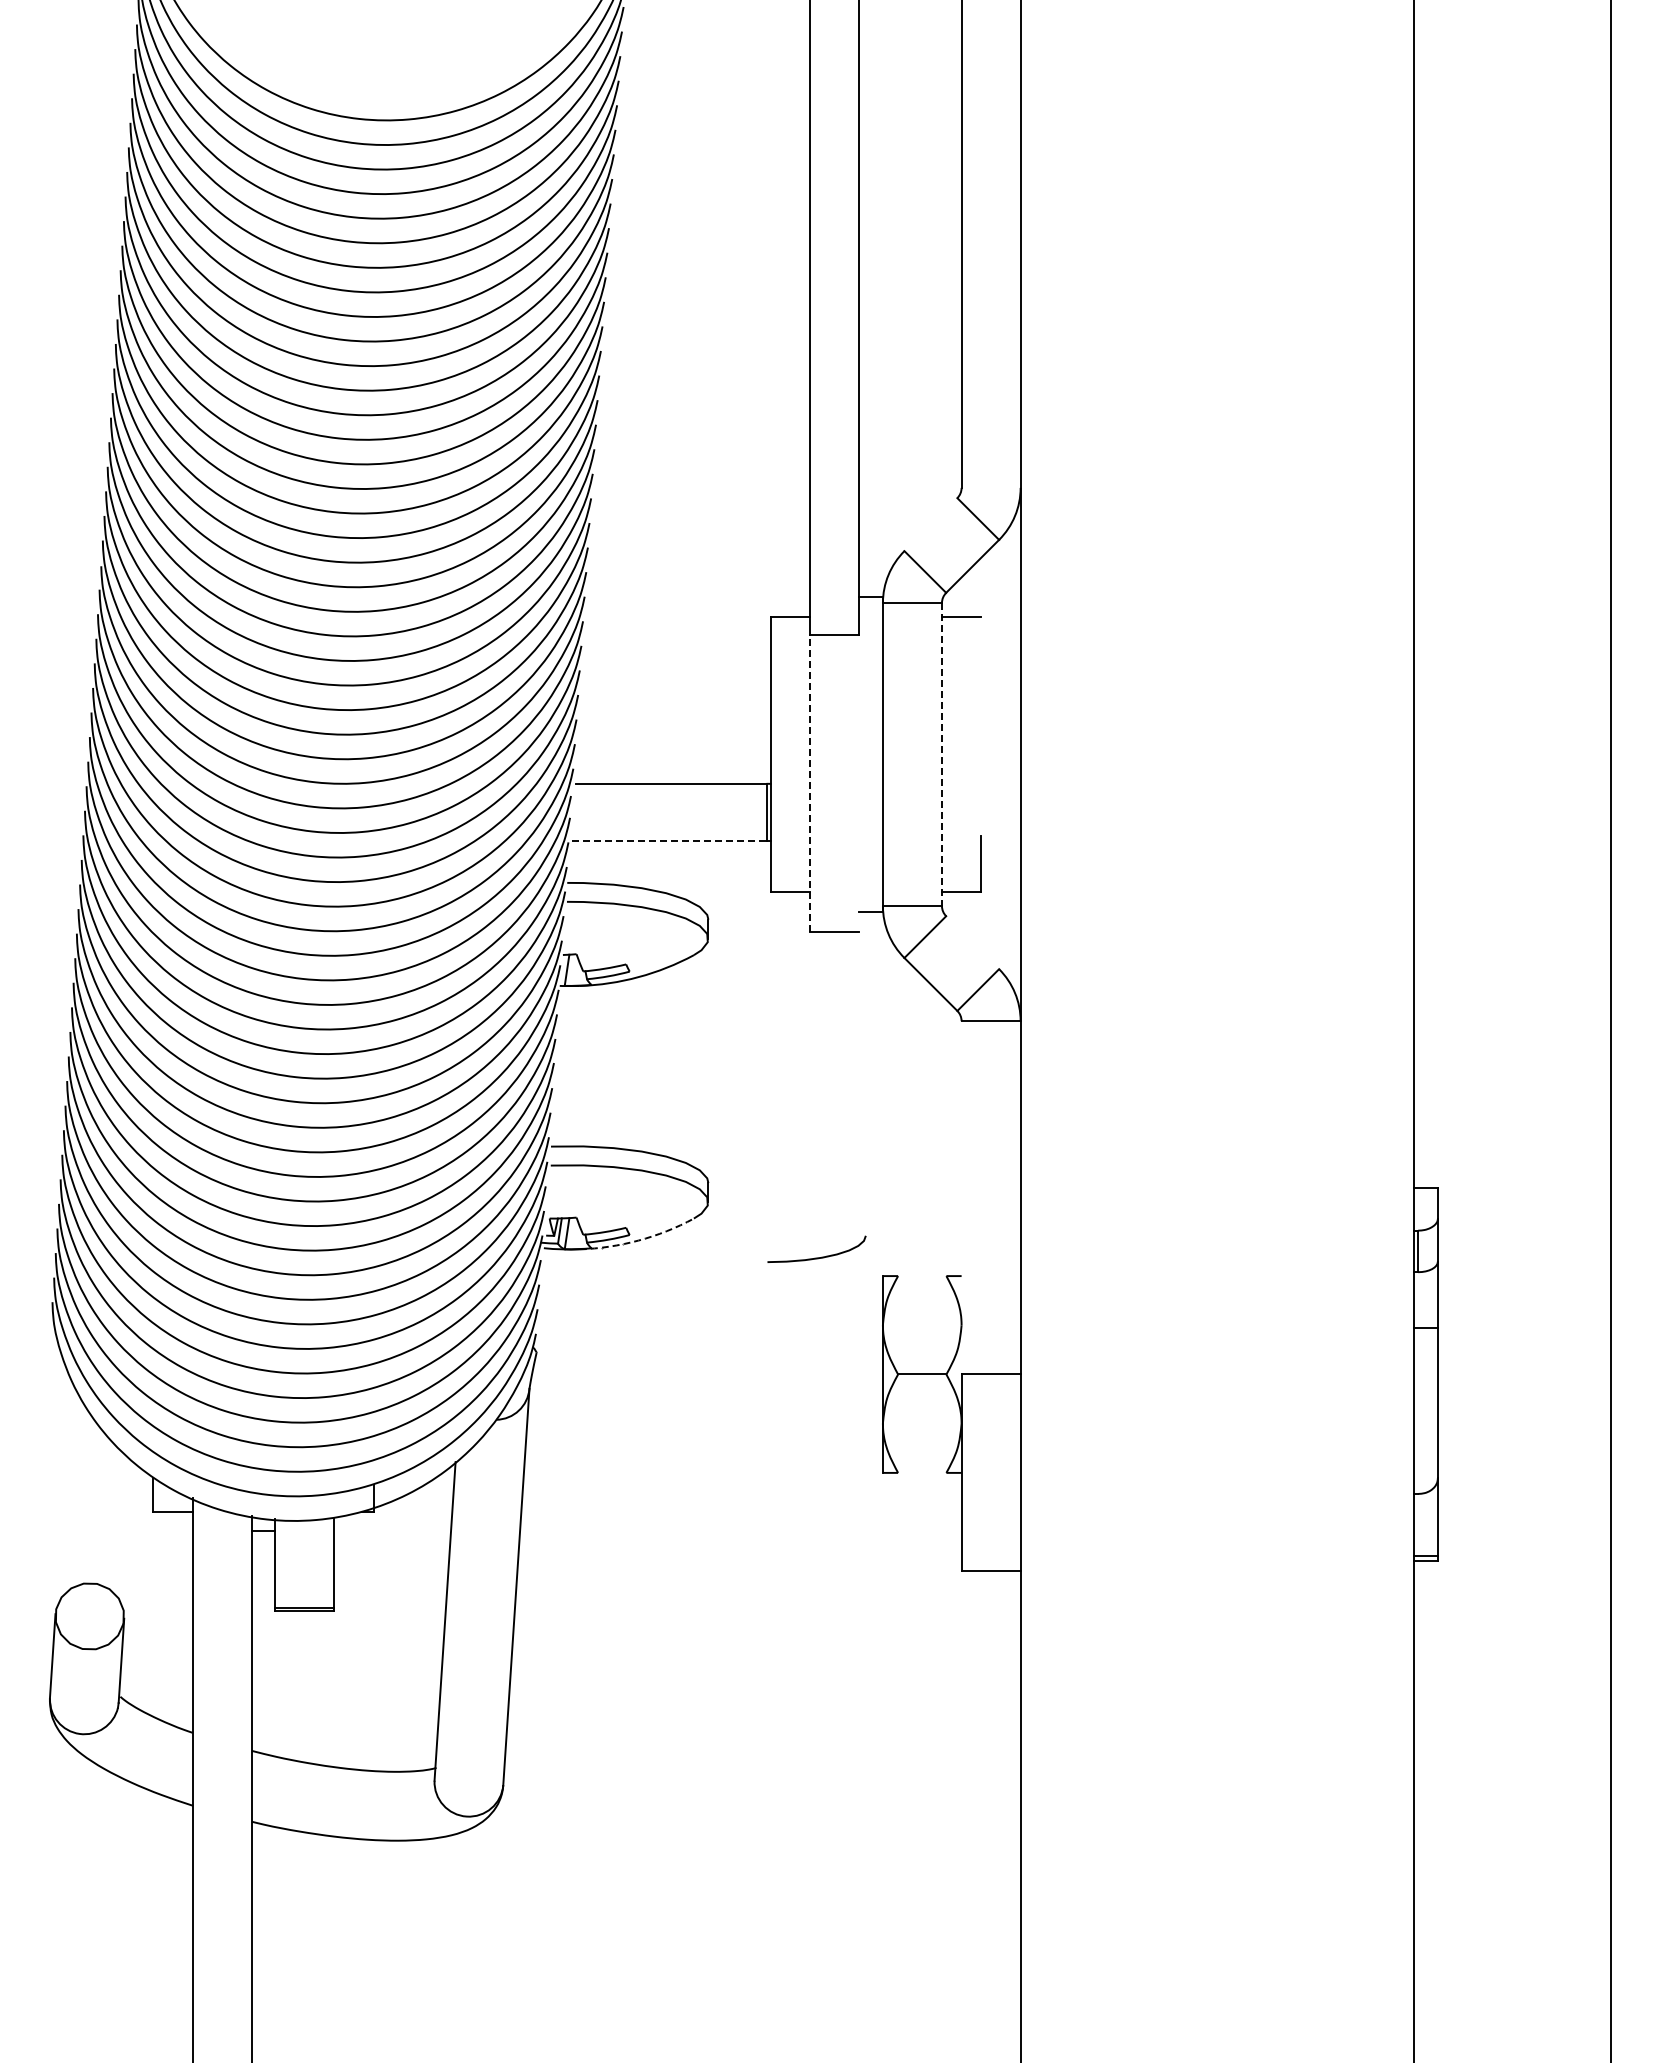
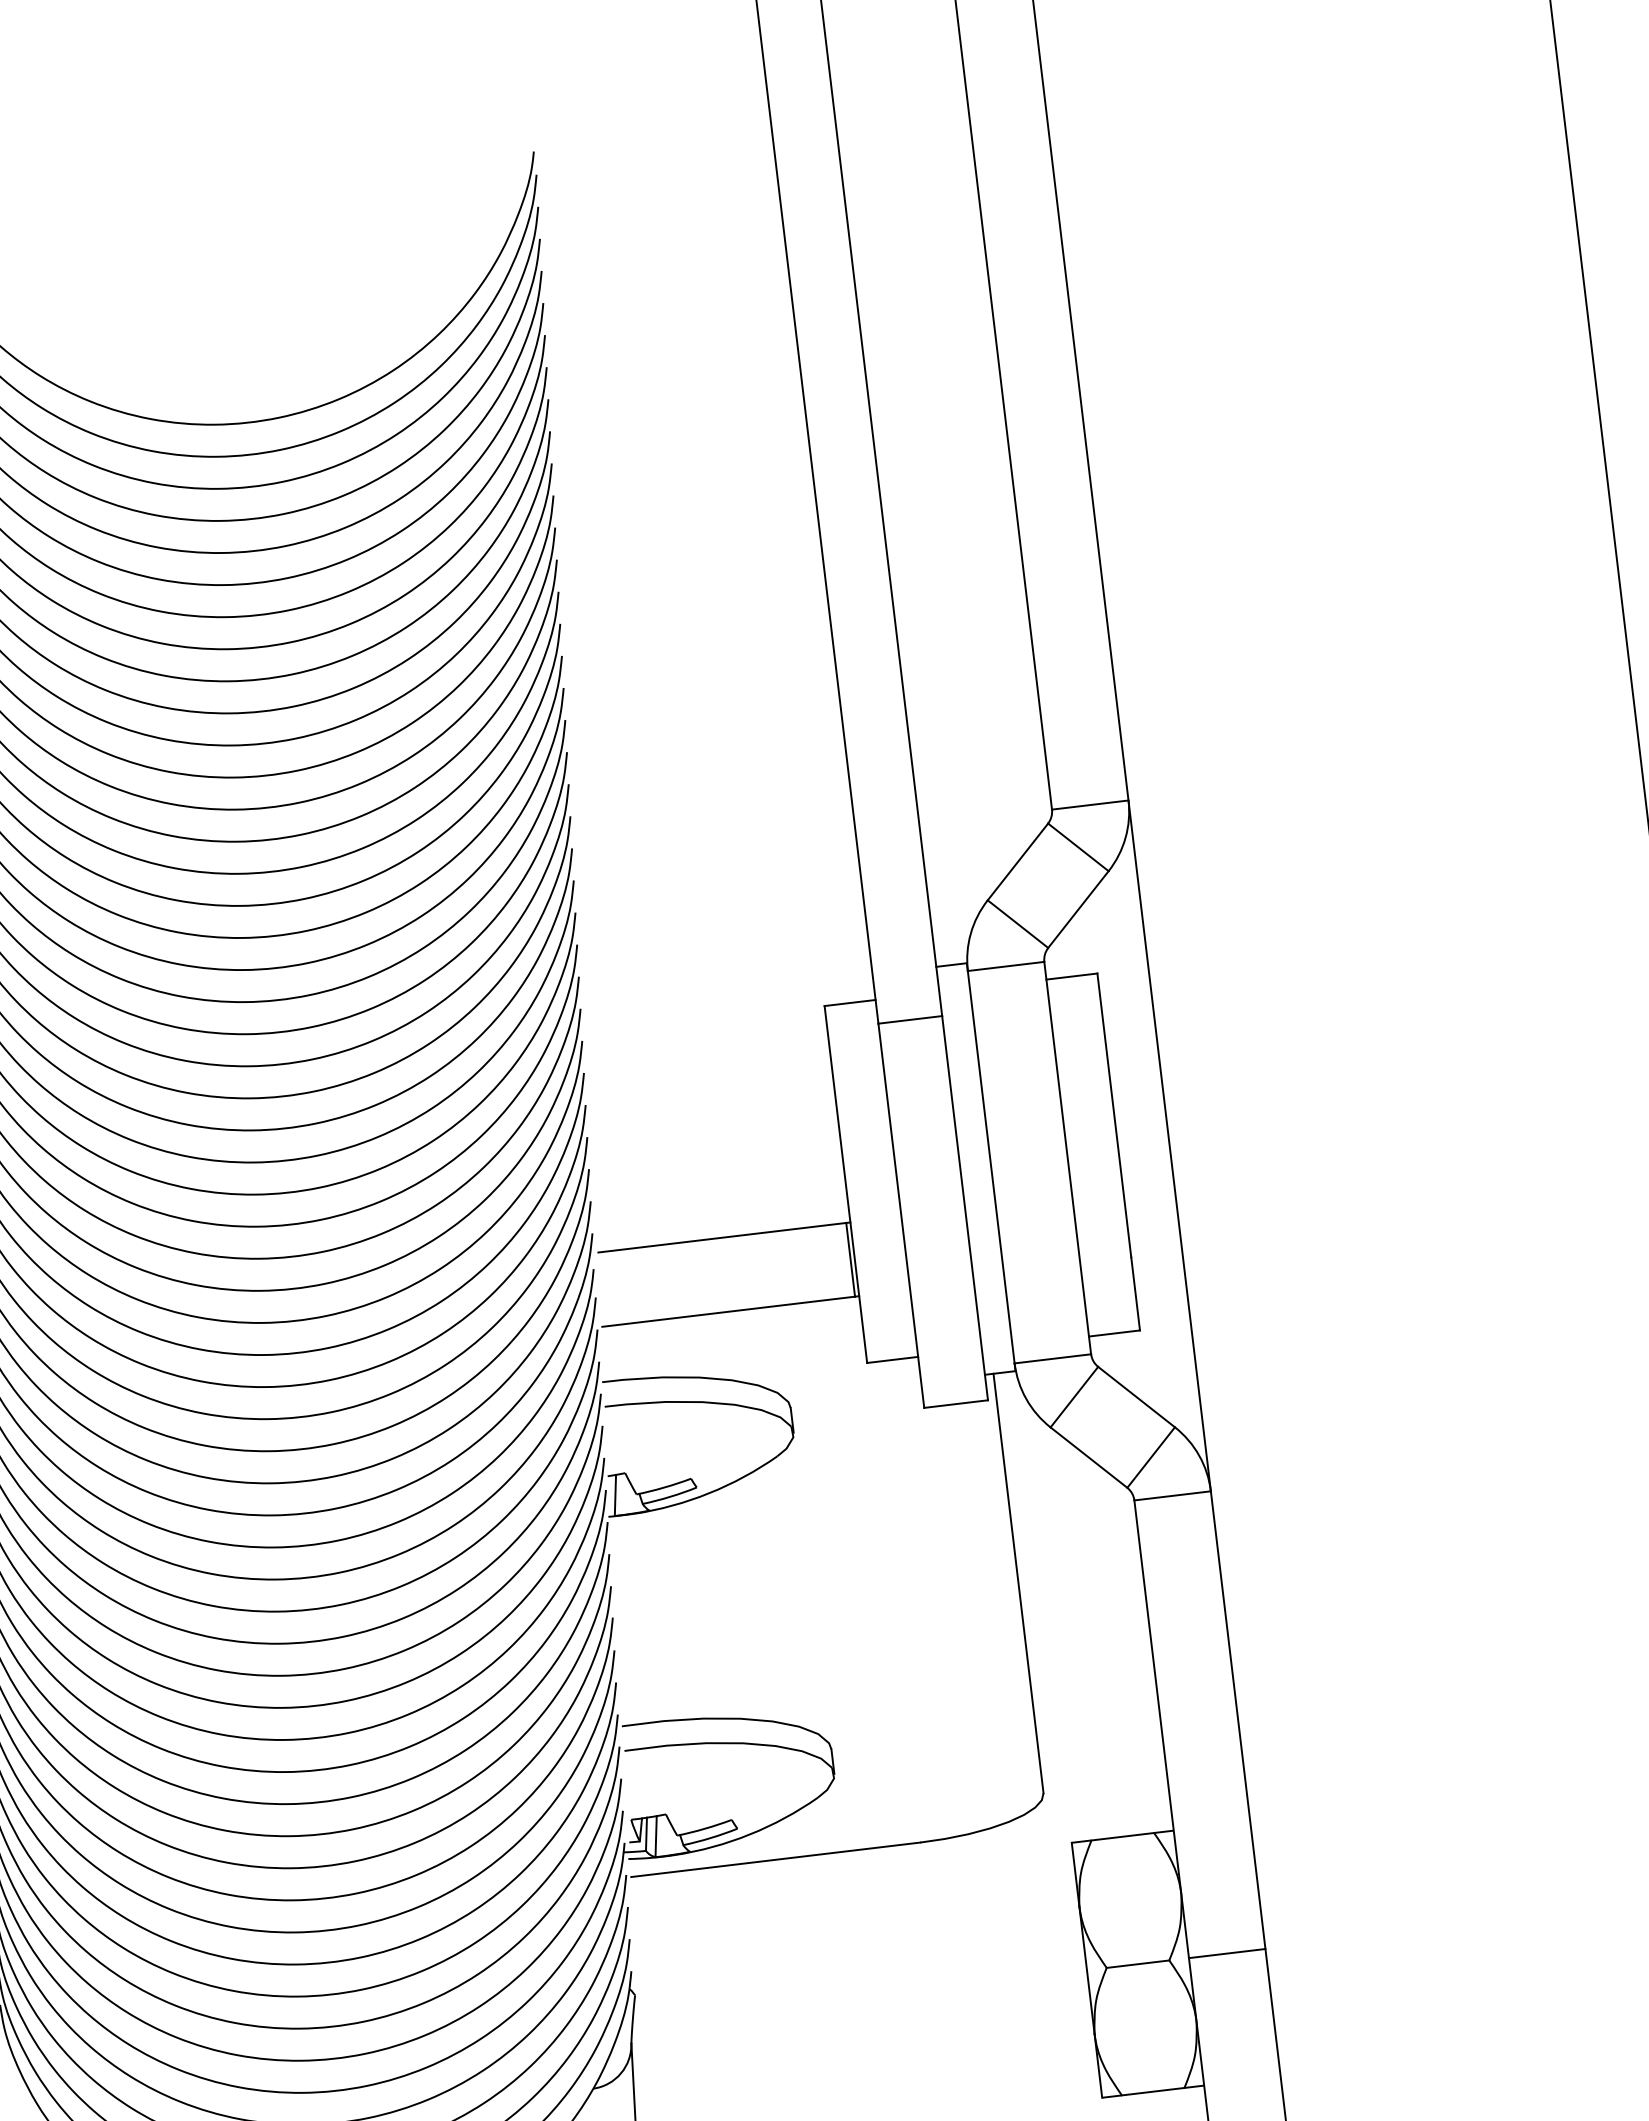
line: (990, 487) -> (1089, 804), added
line: (930, 524) -> (1017, 861), added
line: (981, 725) -> (1114, 1114), added
line: (941, 755) -> (1067, 1159), dashed -> solid
line: (810, 782) -> (901, 1214), dashed -> solid
line: (859, 783) -> (965, 1208), added
line: (669, 840) -> (728, 1311), dashed -> solid
line: (972, 942) -> (1136, 1396), added
line: (865, 1073) -> (1017, 1583), added
line: (961, 1197) -> (1161, 1728), added
arc: (638, 1240) -> (749, 1834), dashed -> solid
line: (655, 1262) -> (775, 1860), added
line: (922, 1276) -> (1123, 1837), added
line: (922, 1472) -> (1153, 2091), added

